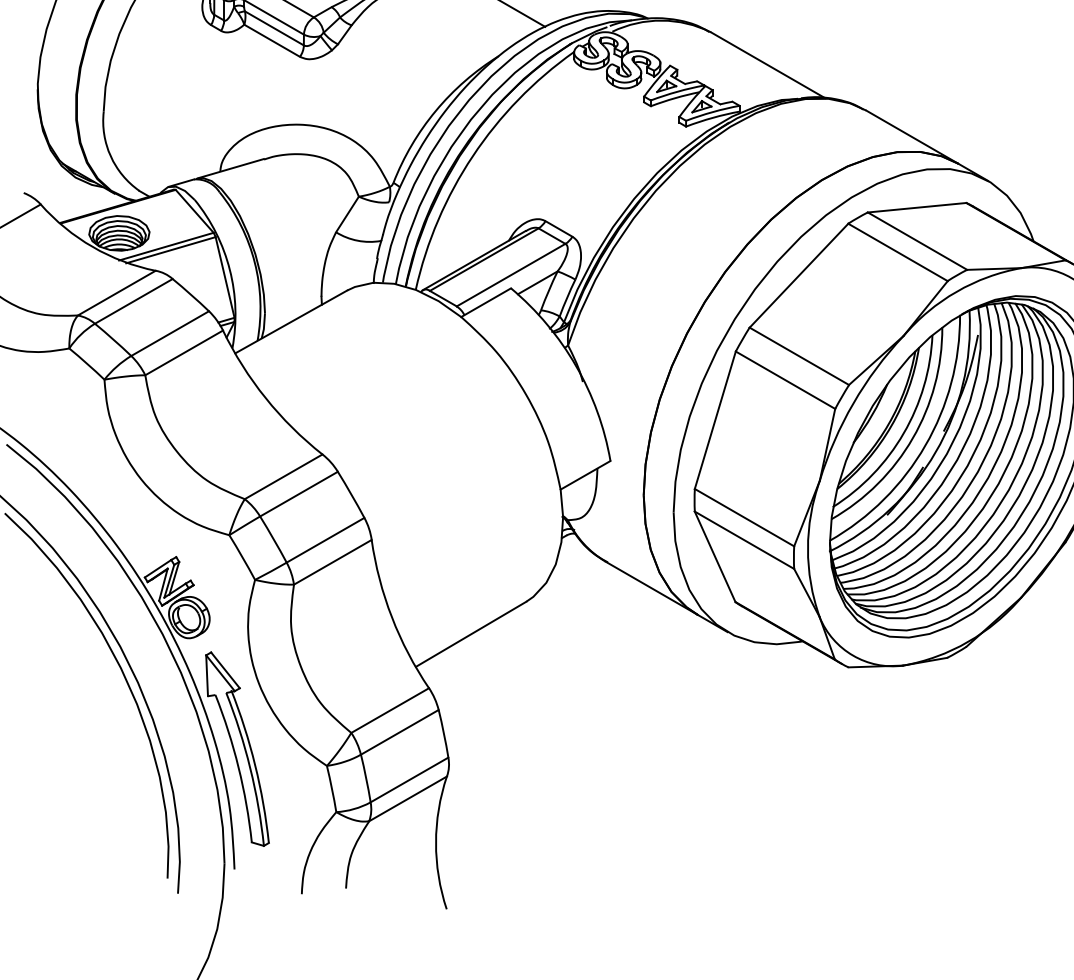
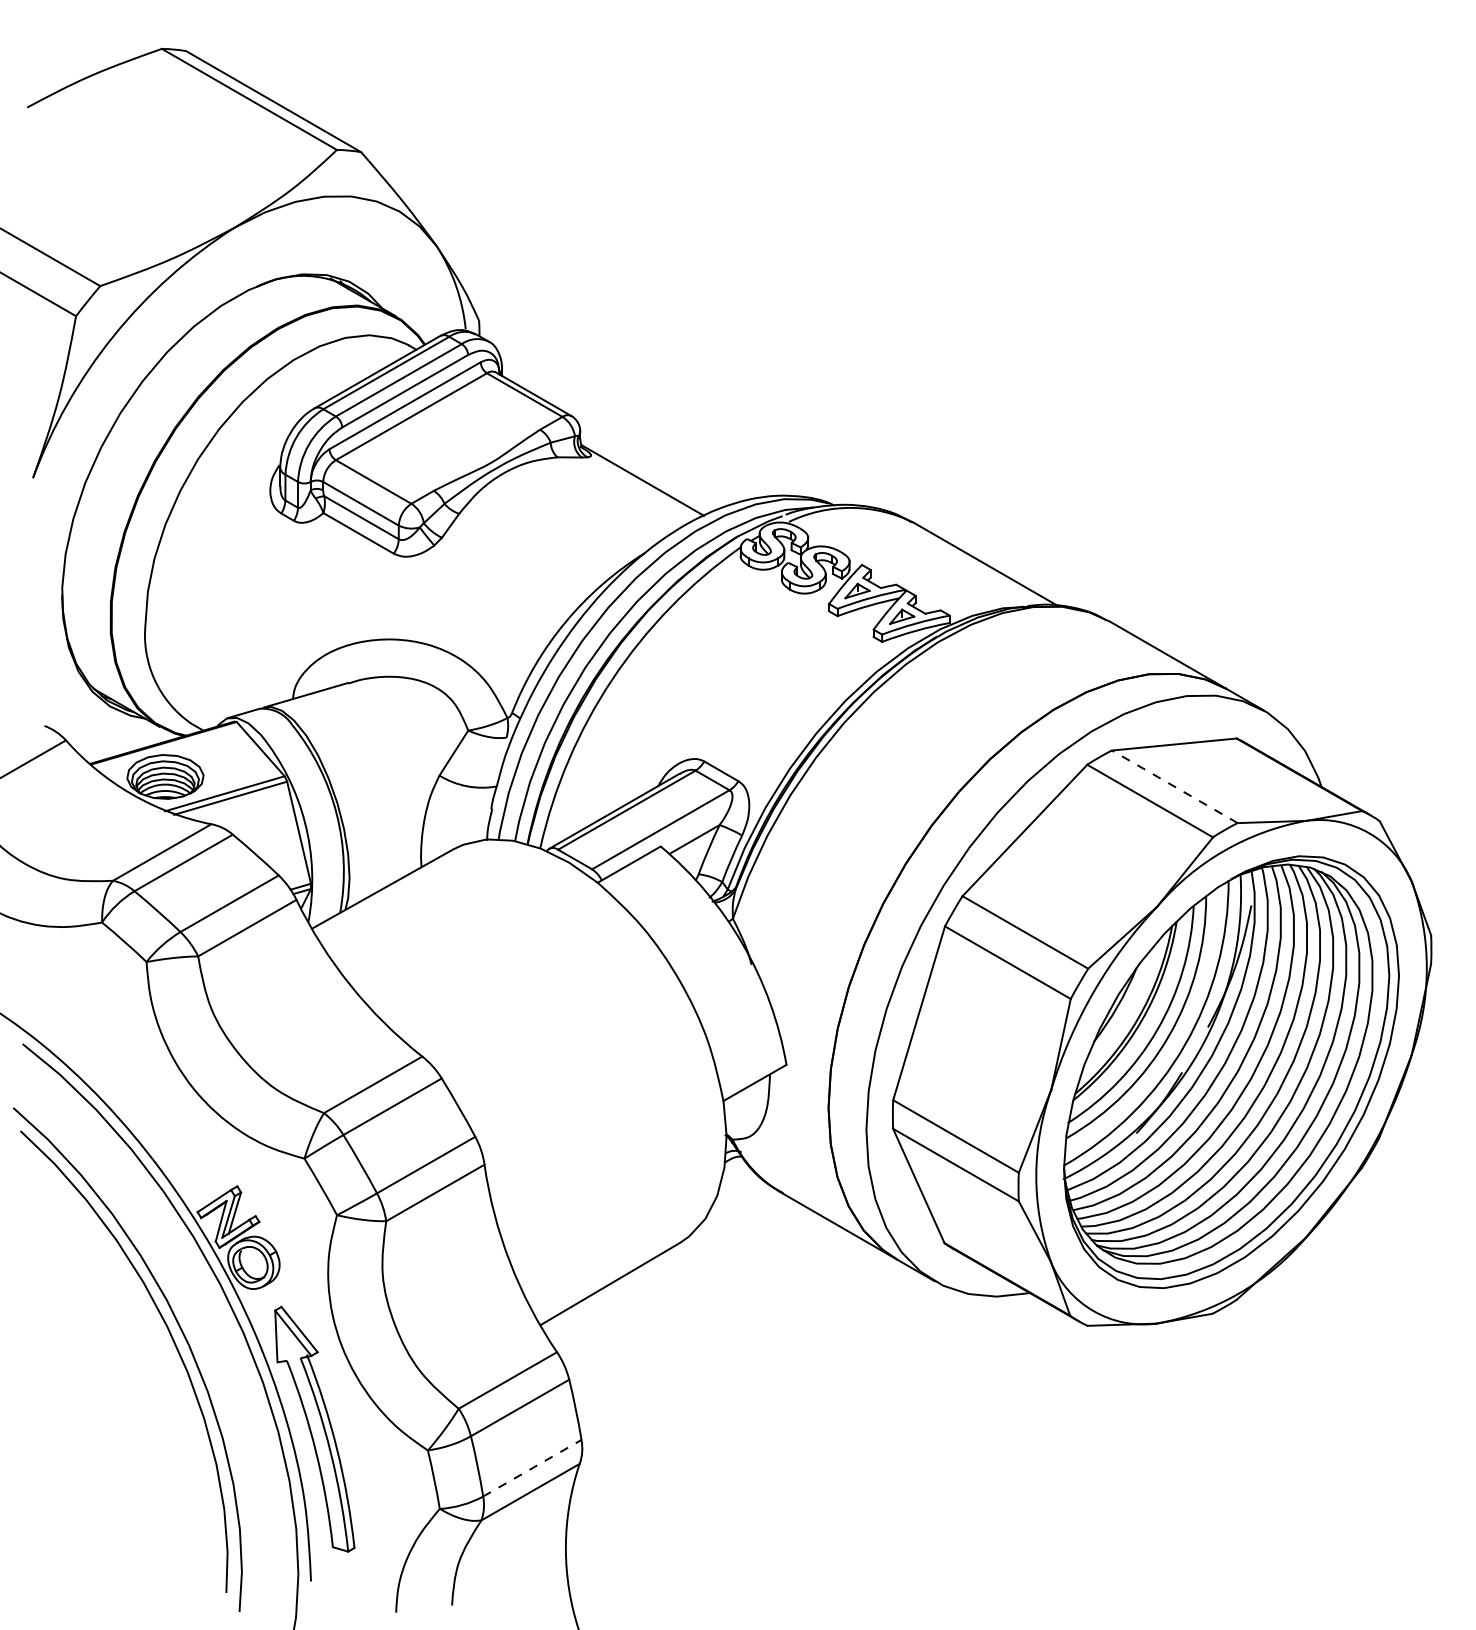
line: (917, 240) -> (1174, 786), solid -> dashed
line: (409, 780) -> (532, 1468), solid -> dashed

